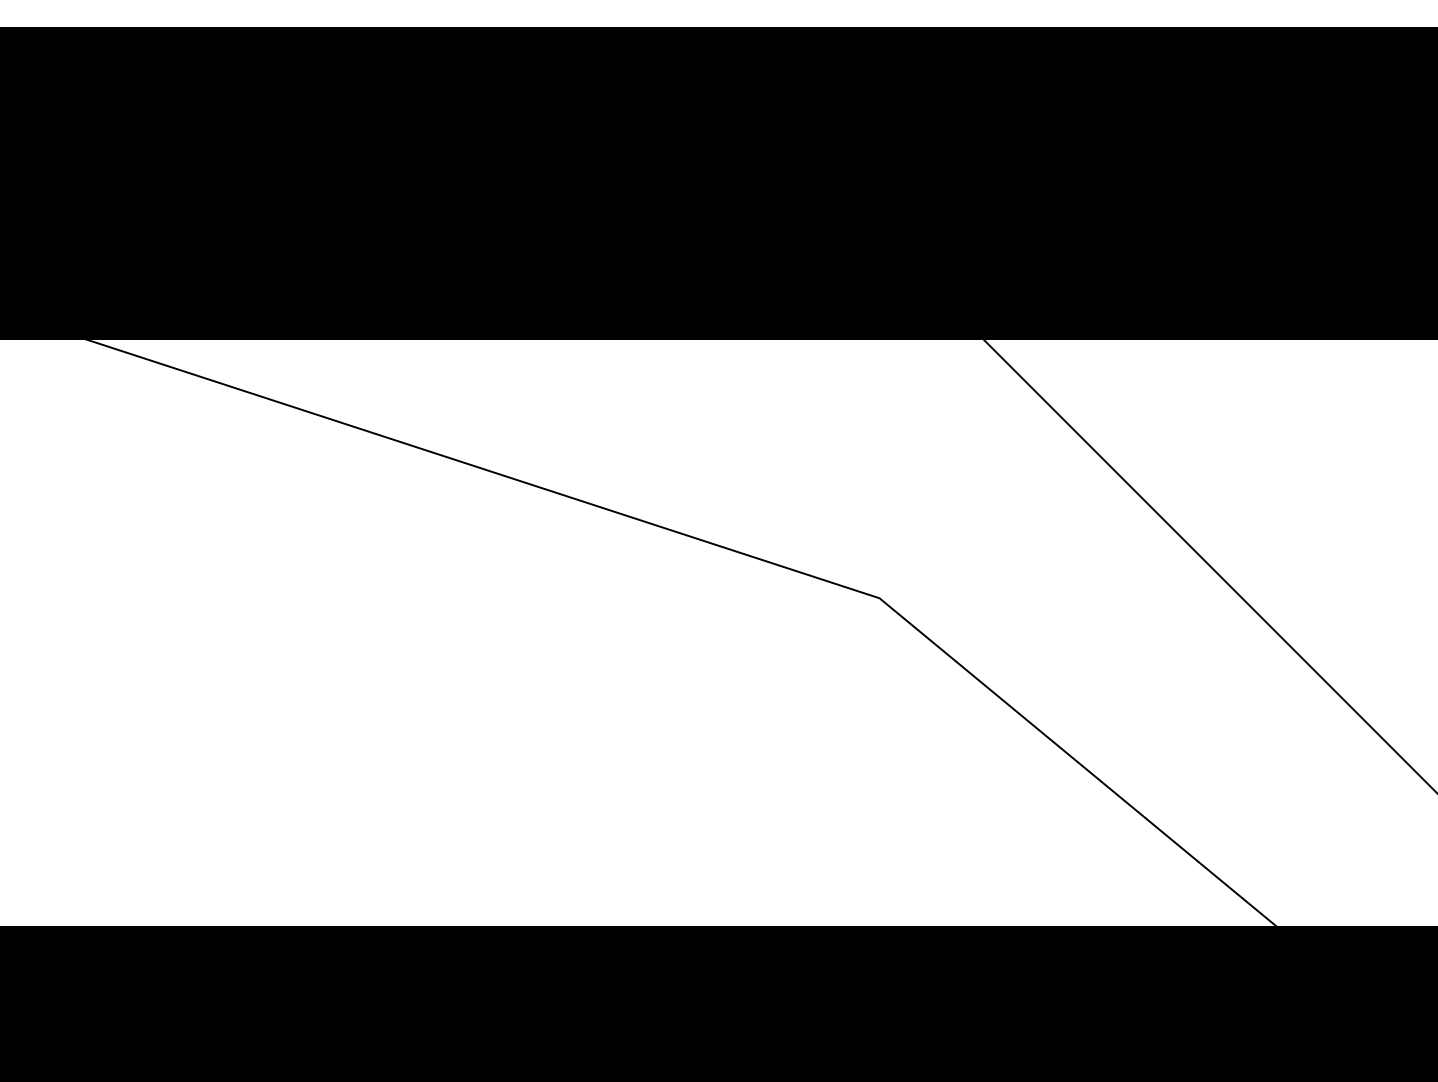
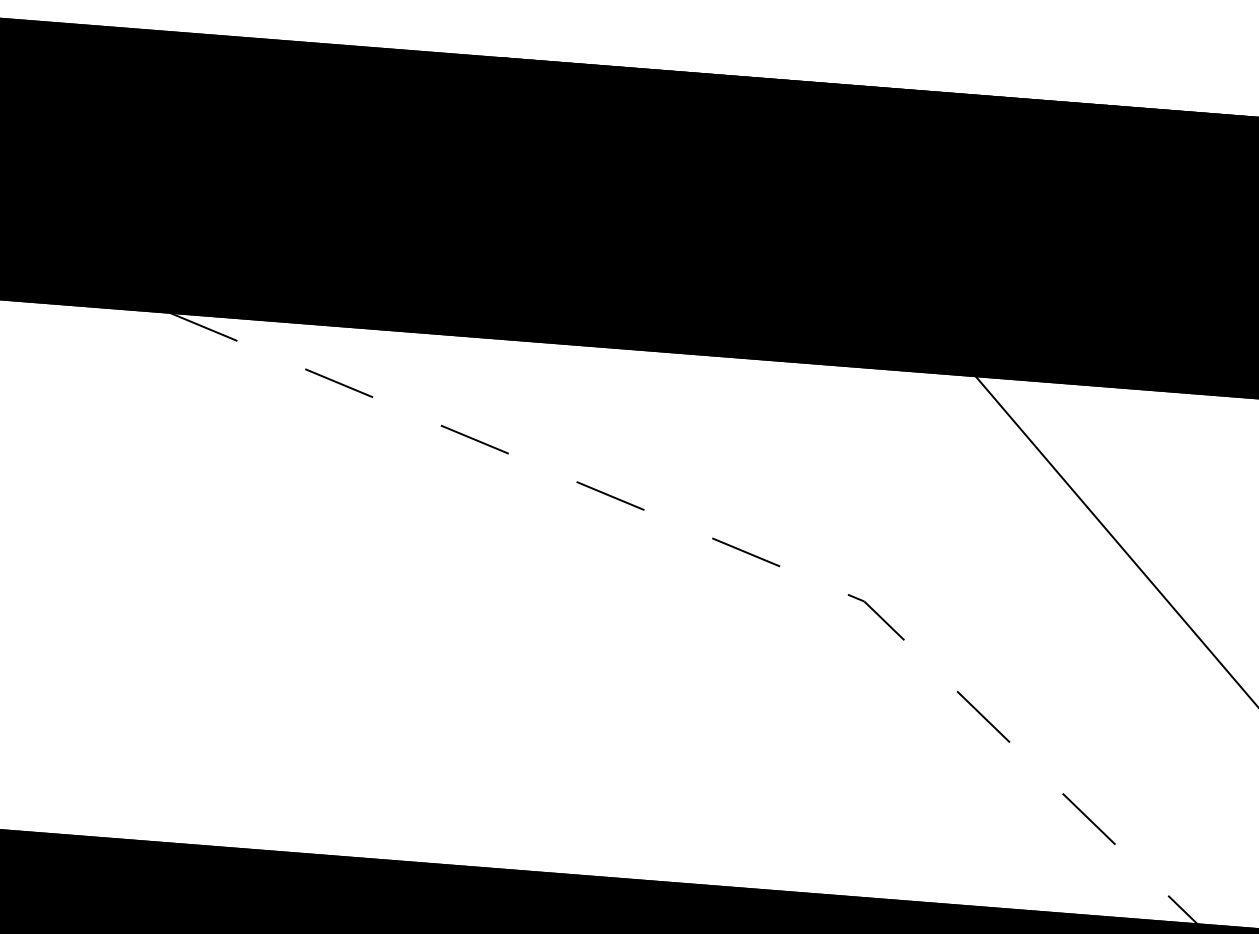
line: (727, 548) -> (731, 546), solid -> dashed

